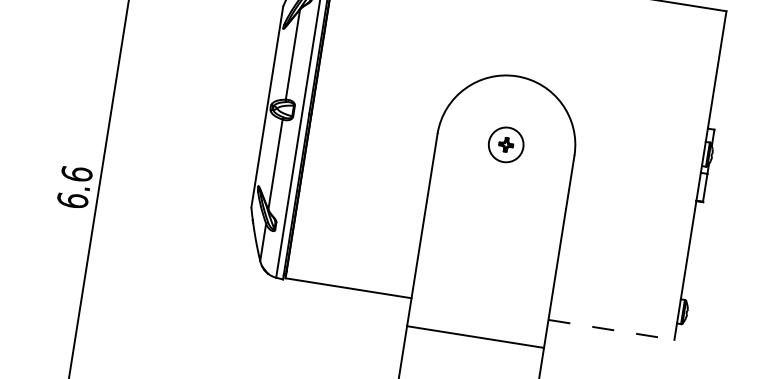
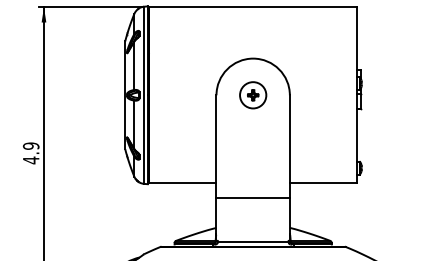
part: (506, 145) -> (253, 95), size x1.43
text: (73, 187) -> (30, 153), 6.6 -> 4.9
line: (611, 330) -> (323, 183), dashed -> solid

